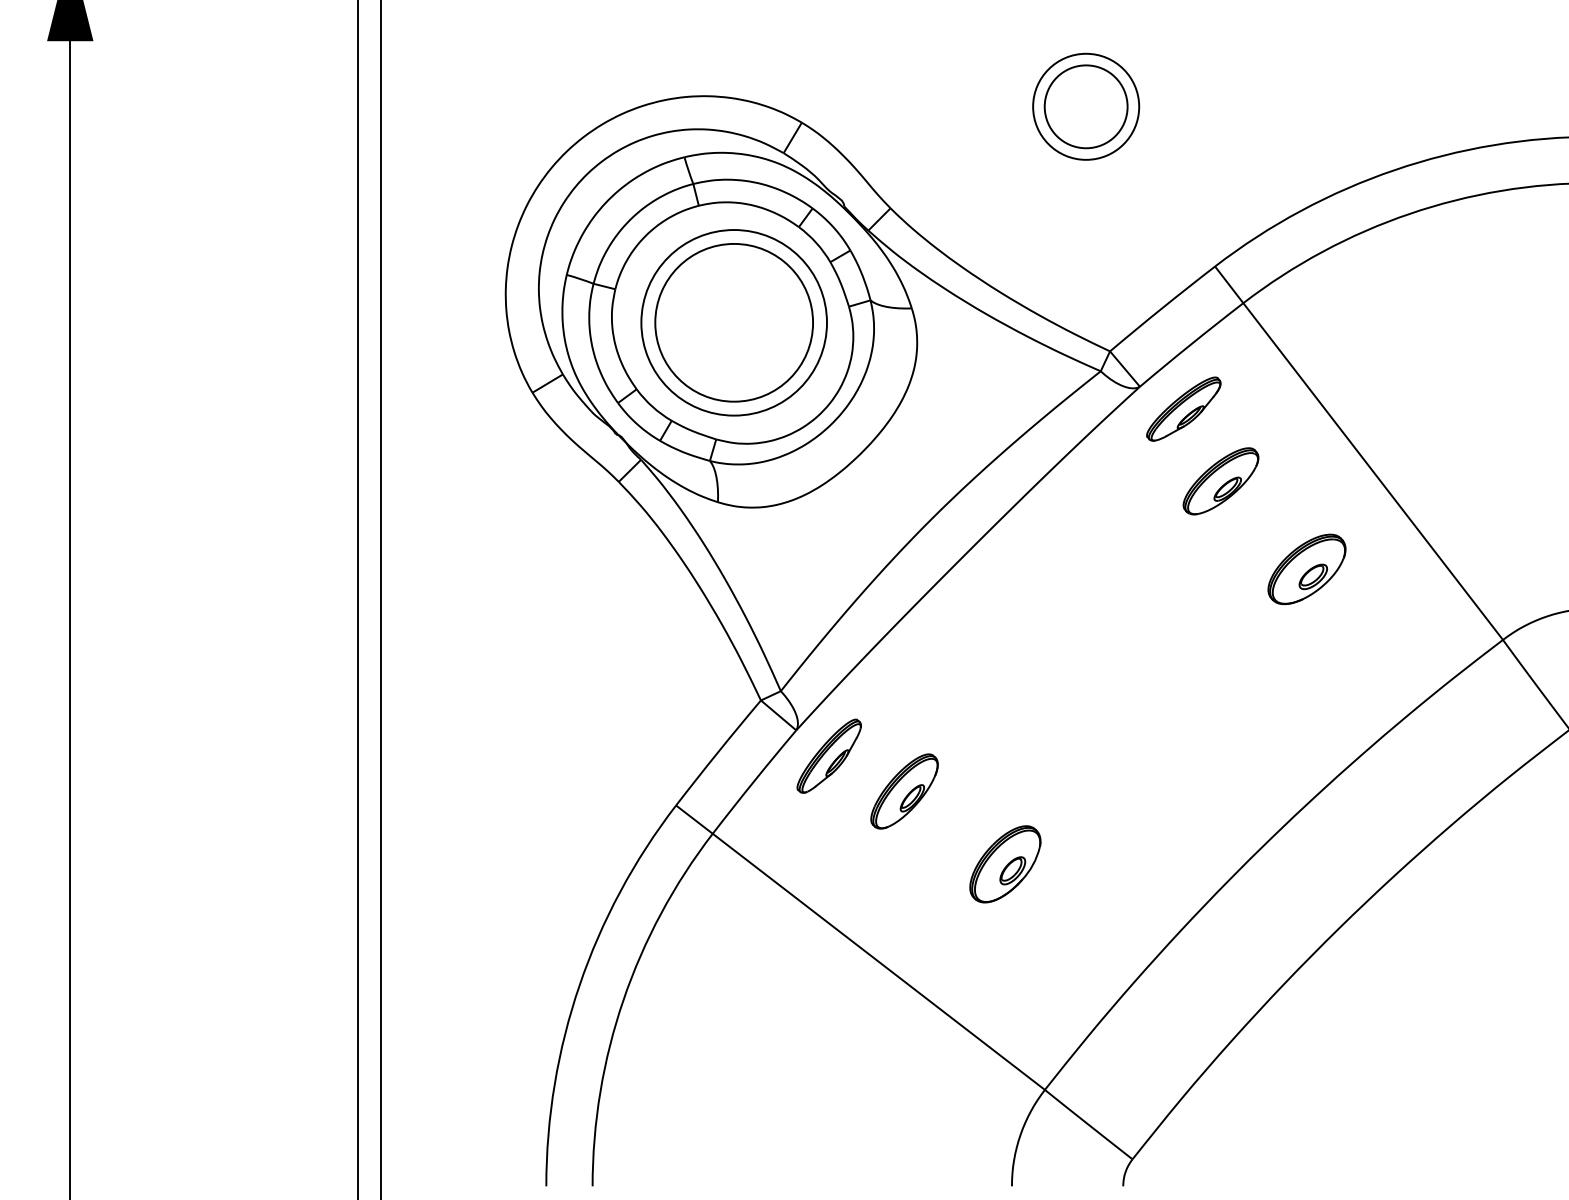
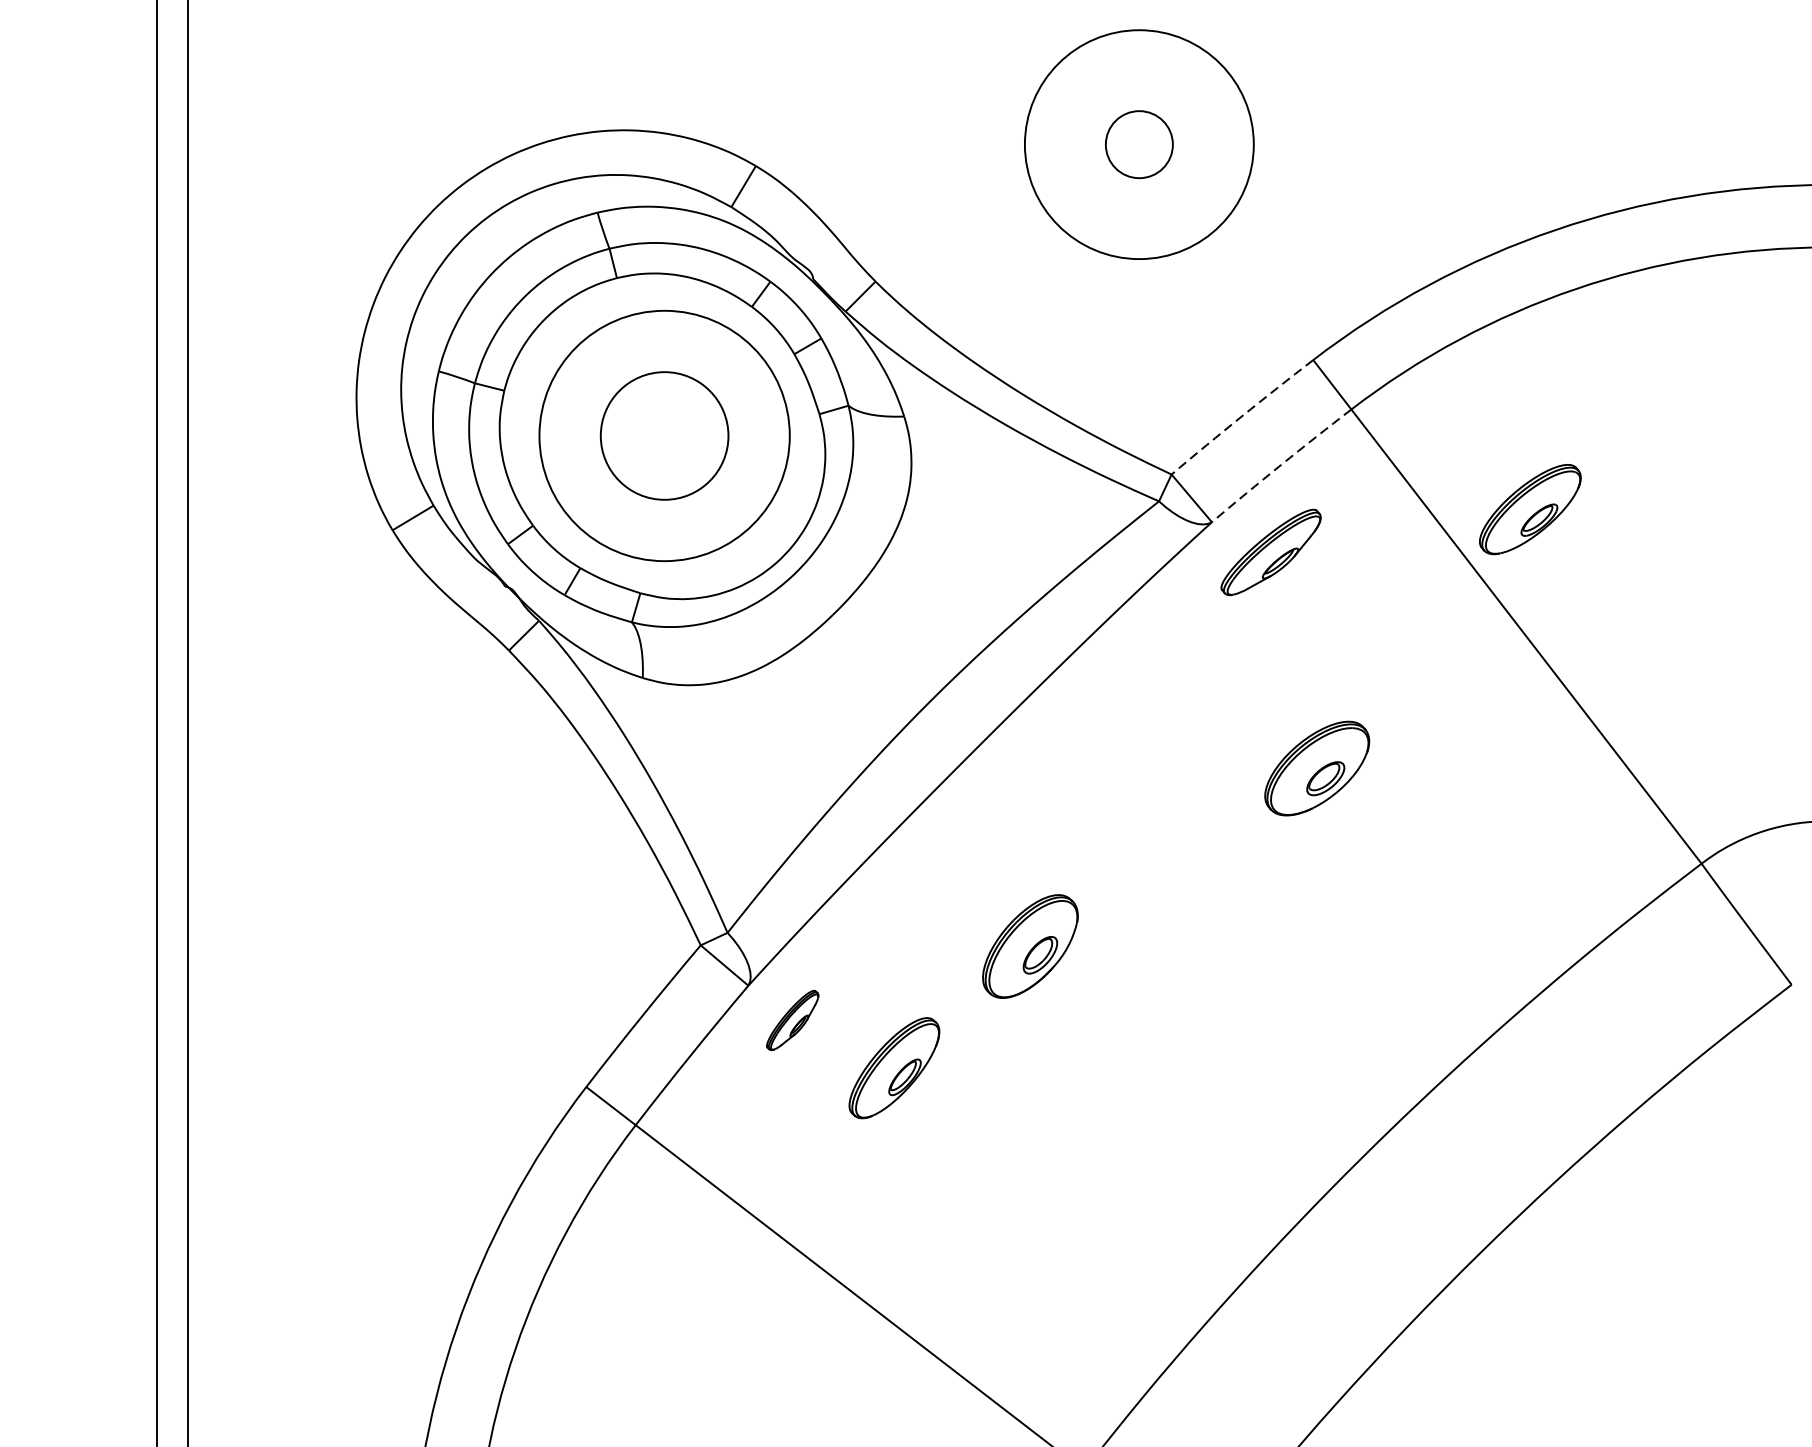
circle: (1085, 106) -> (1138, 144), size x0.6
circle: (1086, 106) -> (1139, 144), size x1.6
arc: (1162, 308) -> (1242, 416), solid -> dashed
circle: (734, 322) -> (665, 435), size x0.6
arc: (1191, 344) -> (1281, 465), solid -> dashed
part: (1220, 481) -> (1529, 509), moved
part: (1306, 569) -> (1316, 768), moved
part: (828, 755) -> (791, 1019), size x0.6
part: (1005, 864) -> (1030, 946), moved

